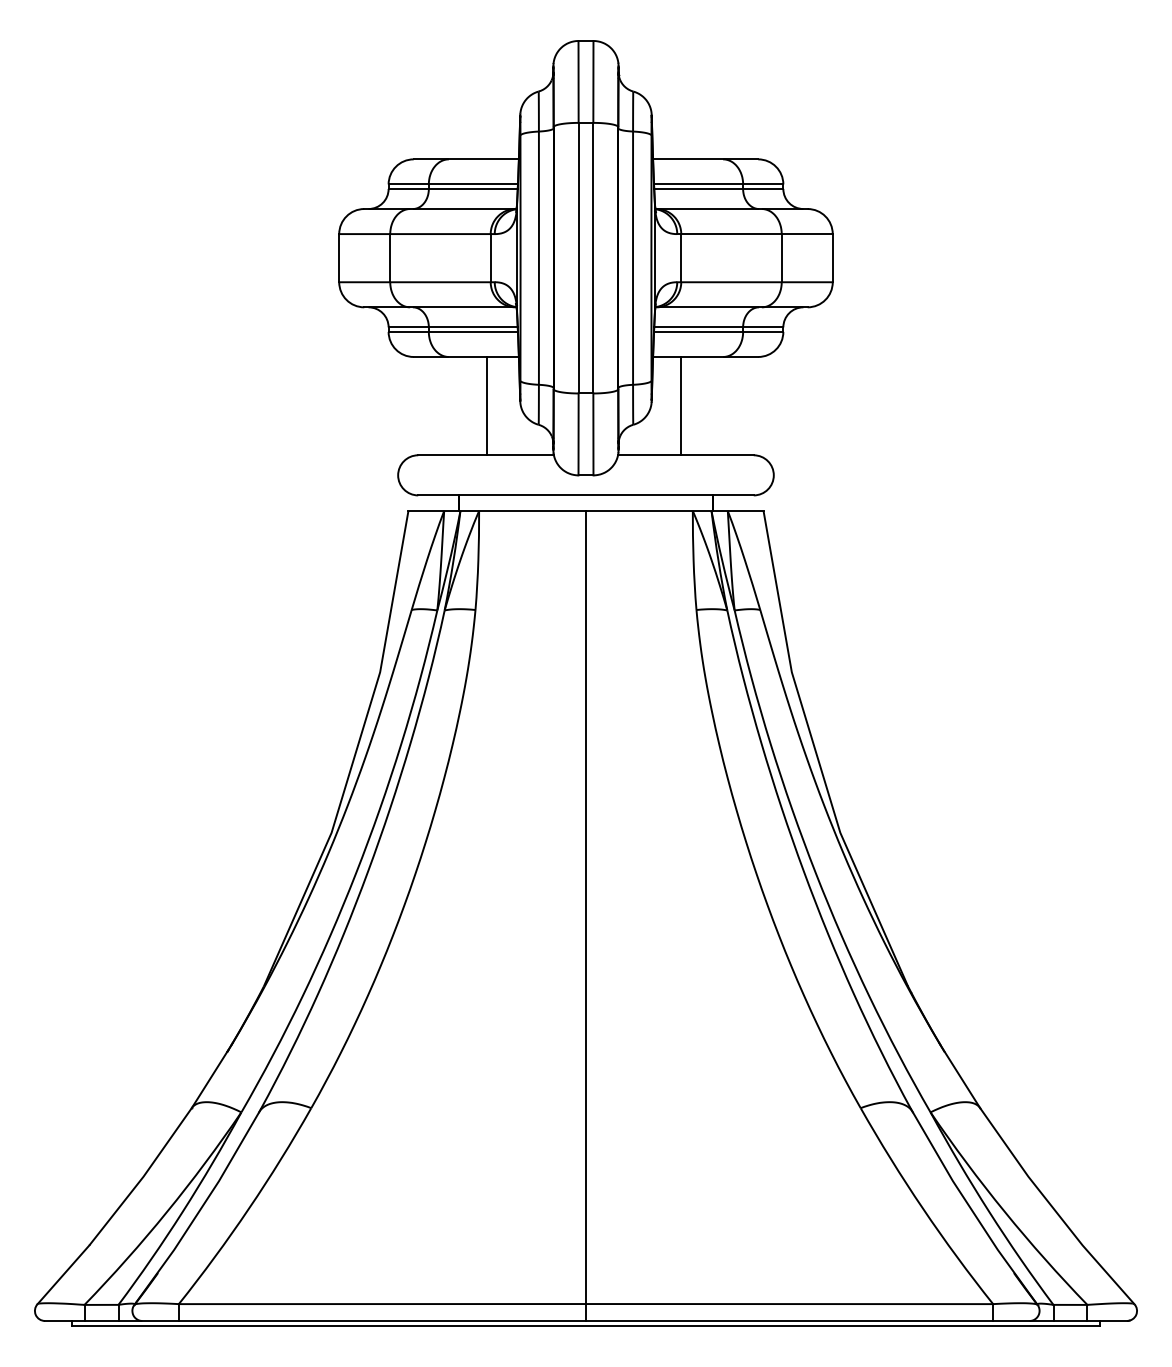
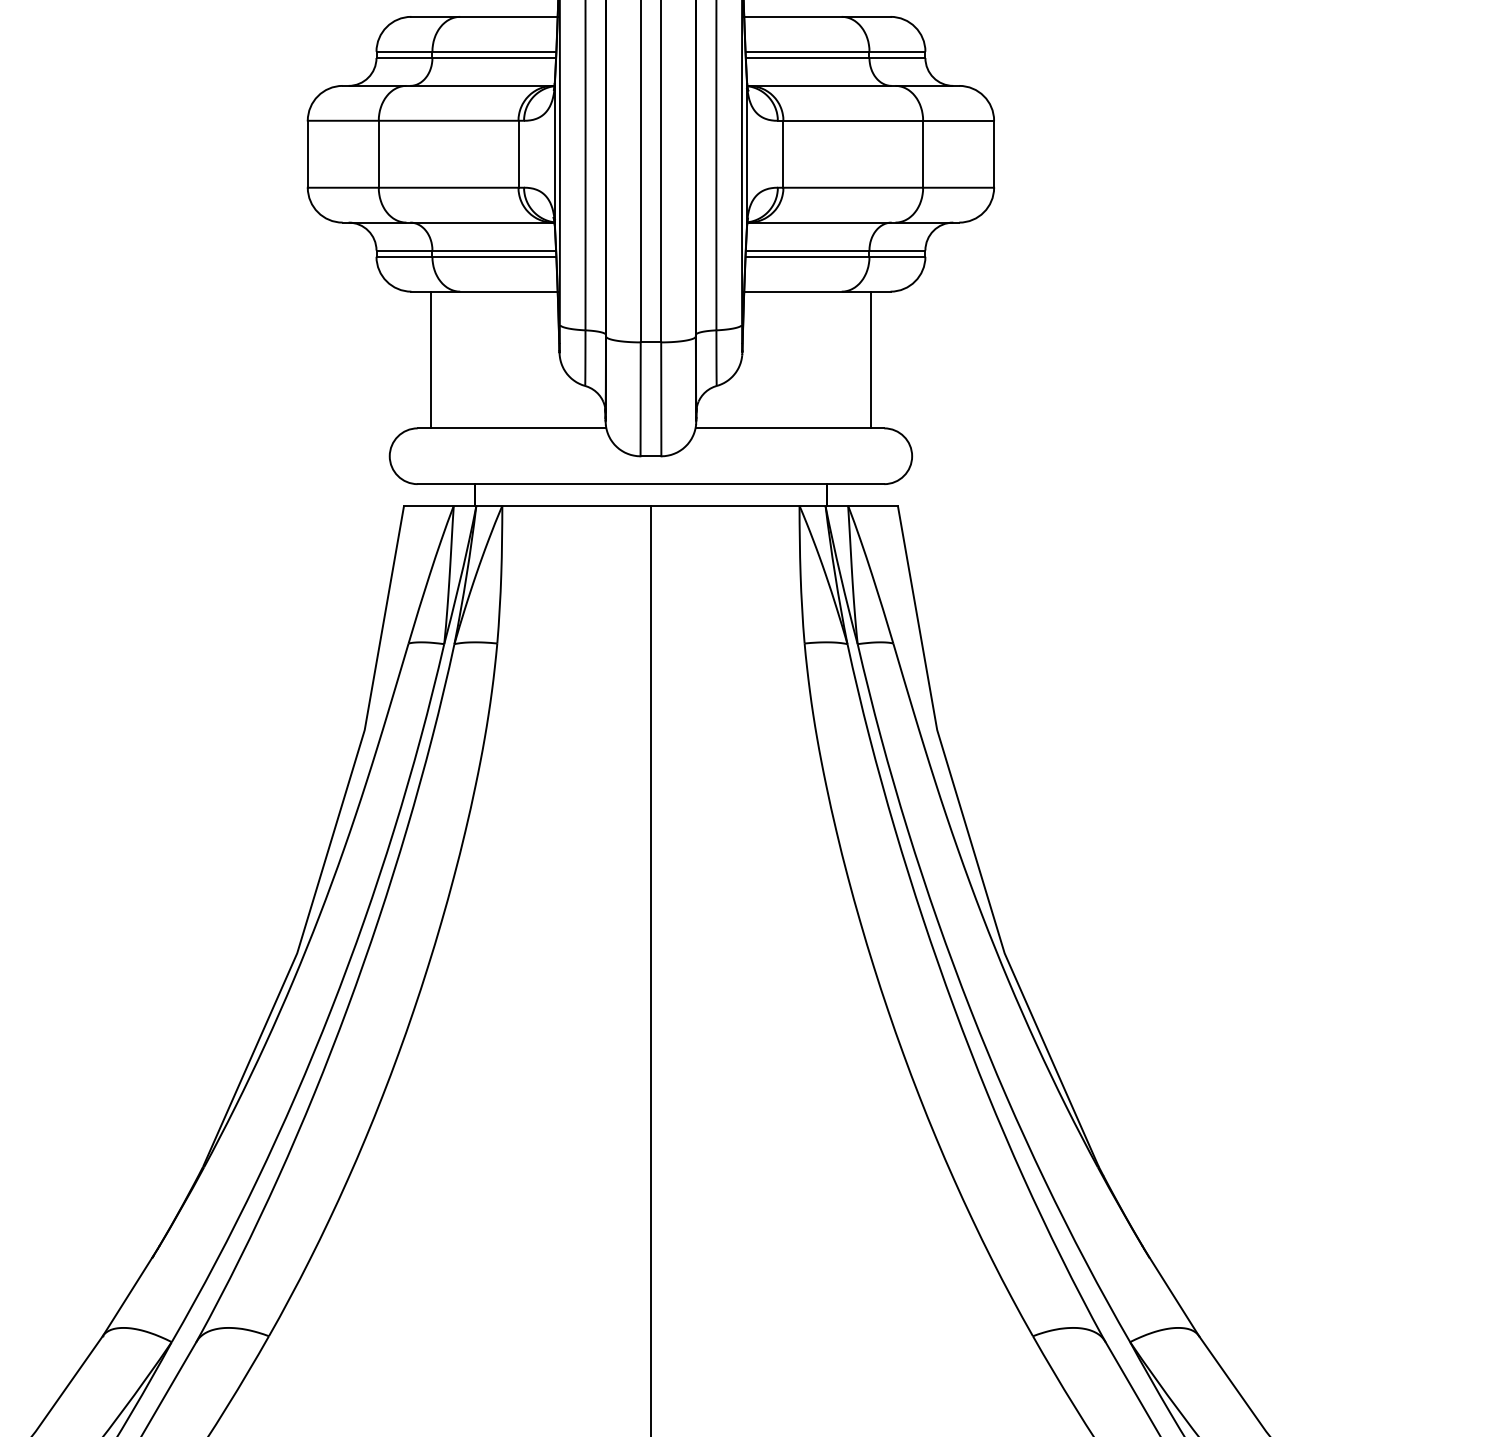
line: (487, 405) -> (431, 359), moved
line: (680, 405) -> (869, 359), moved

